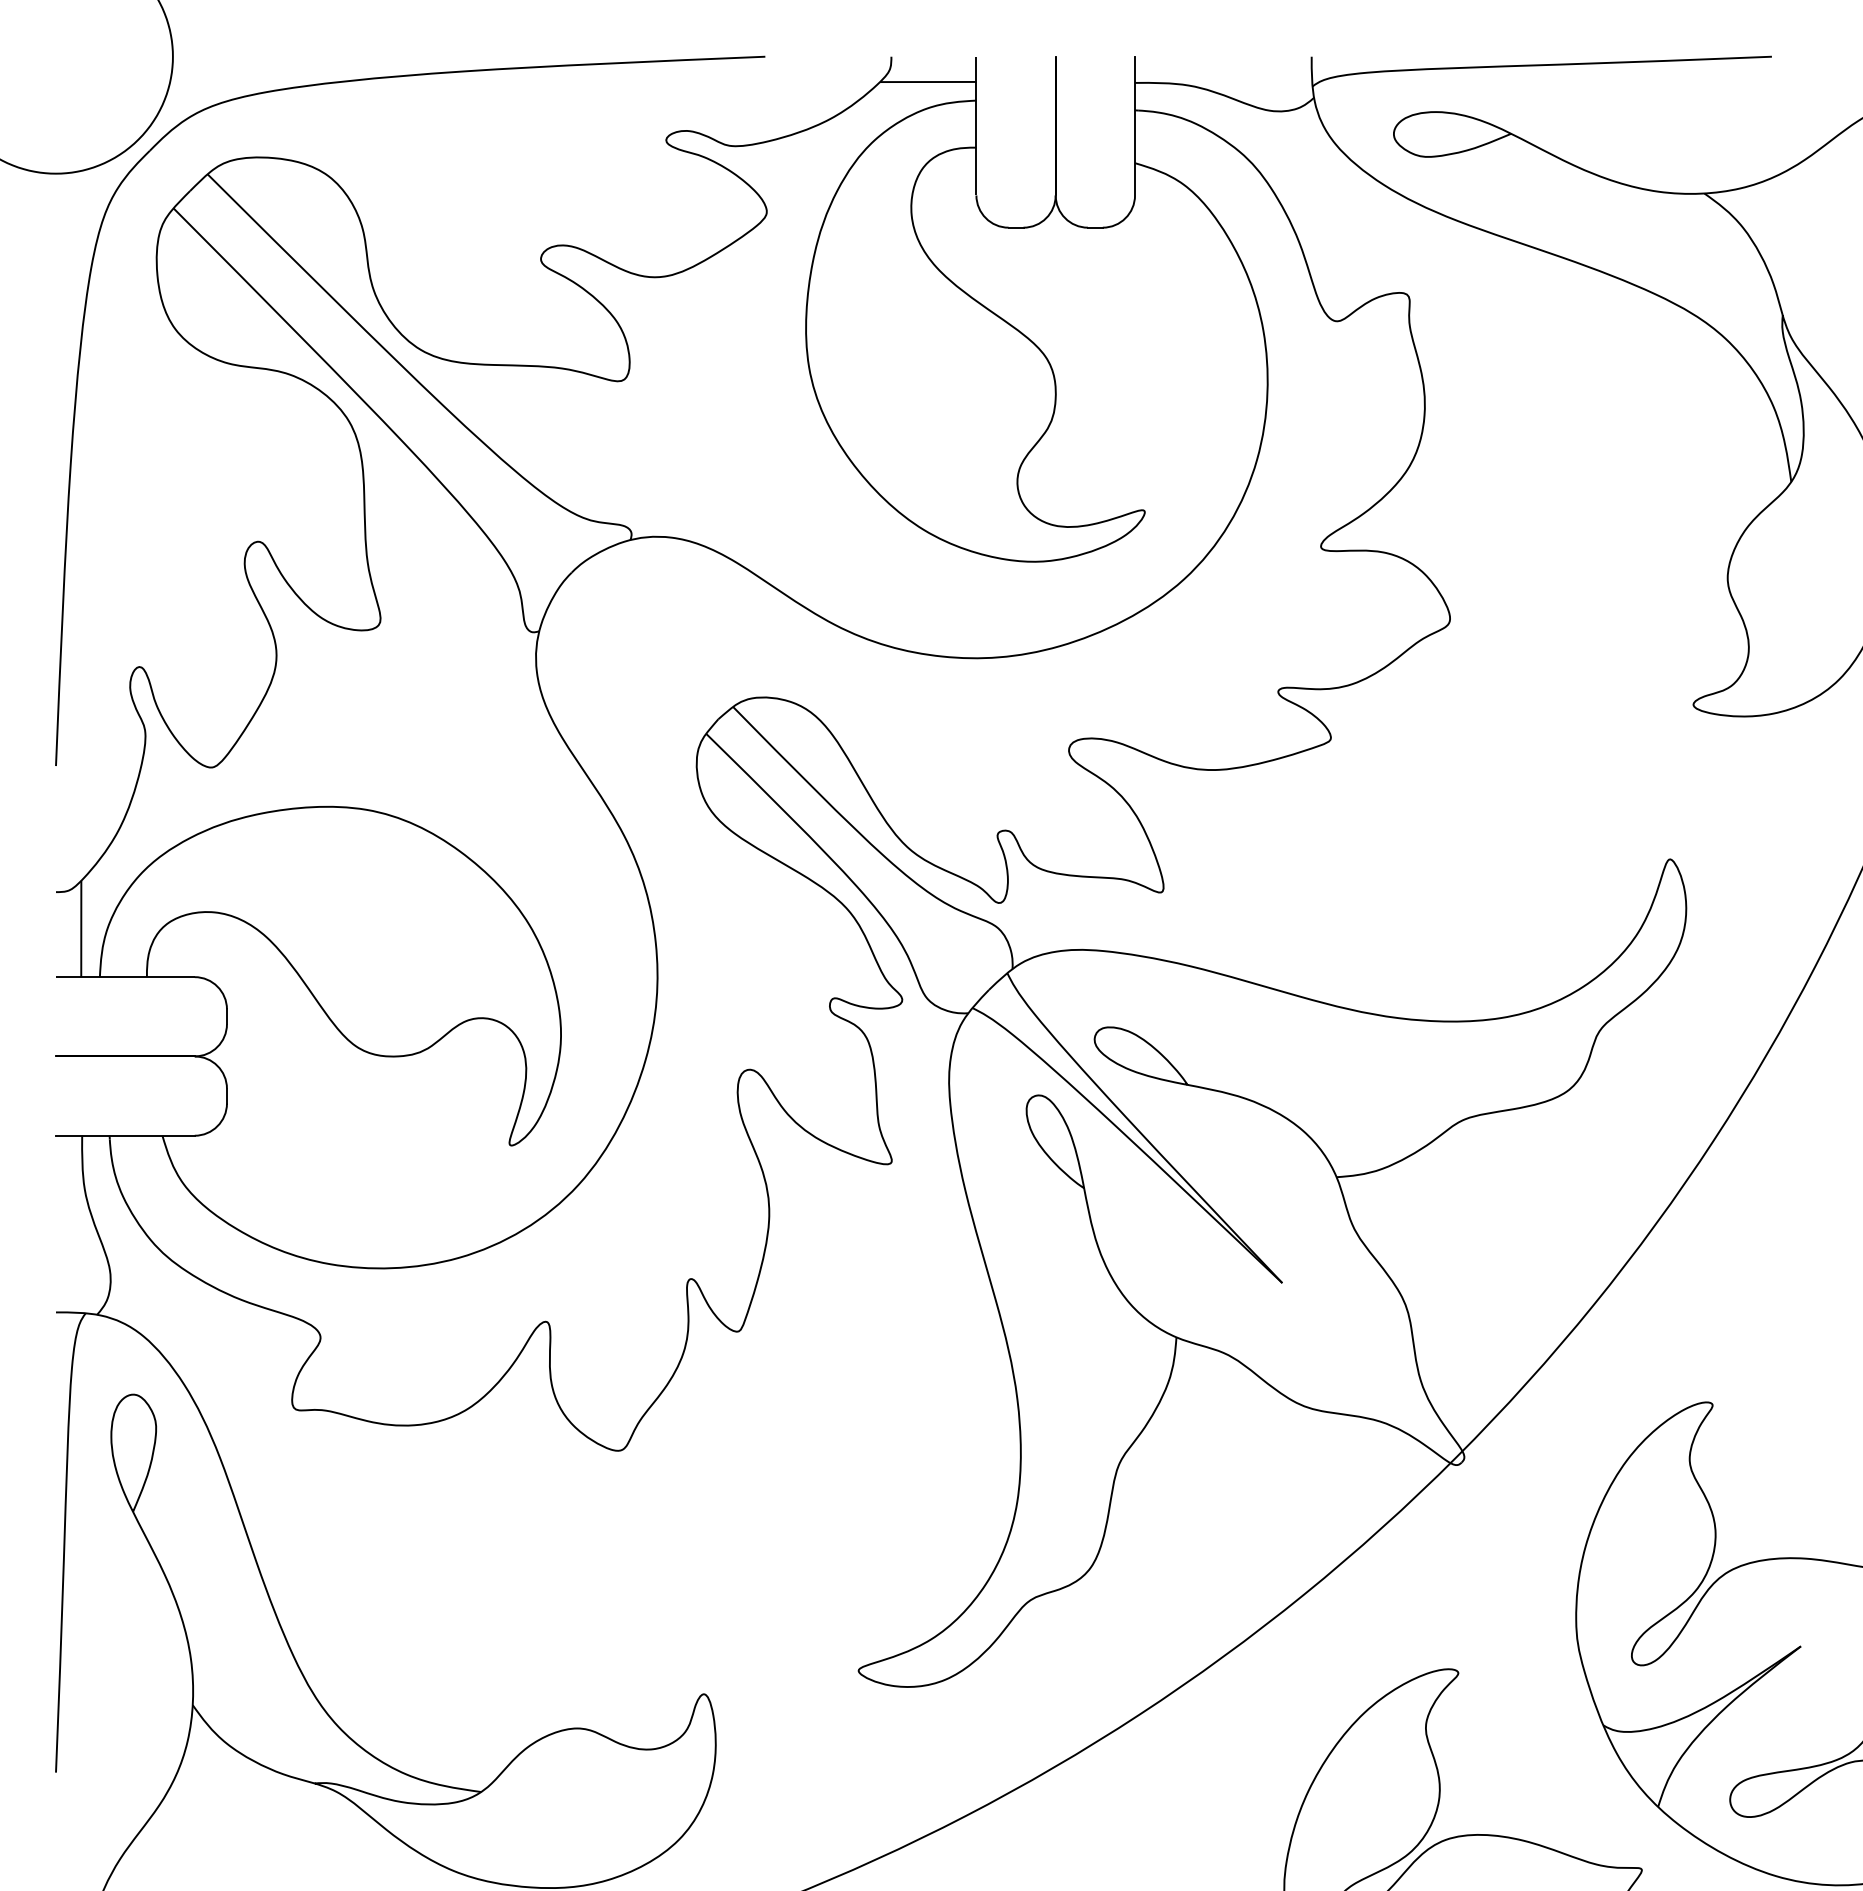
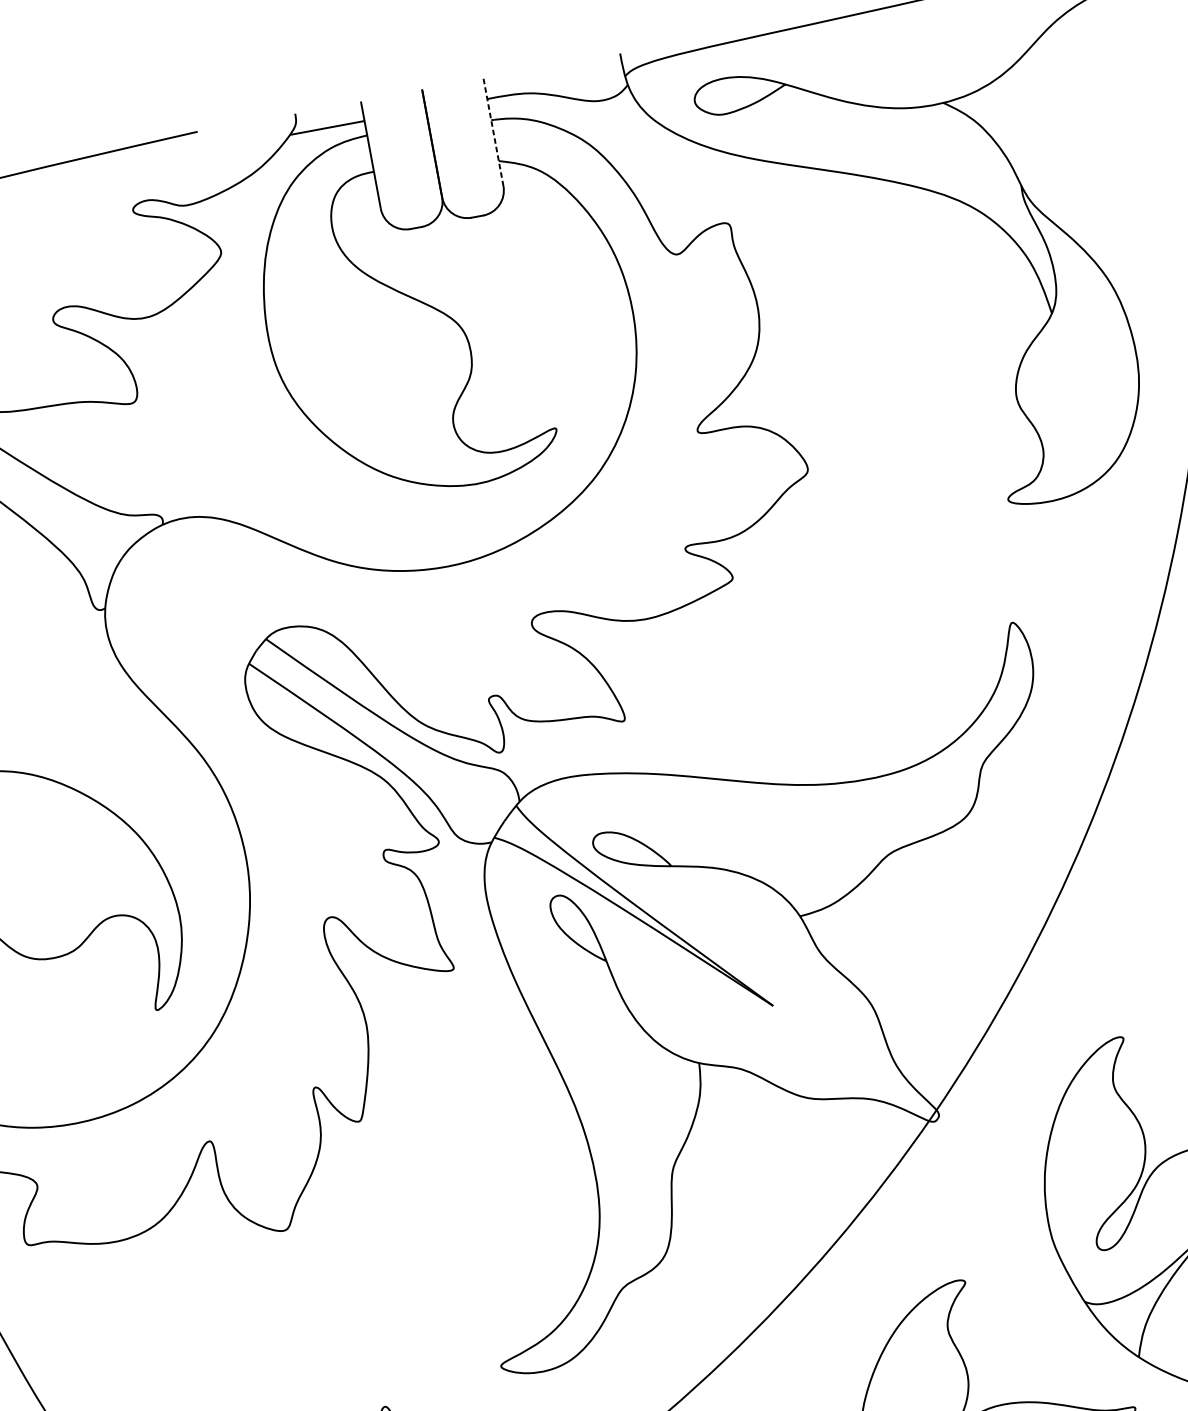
line: (1135, 126) -> (493, 132), solid -> dashed

